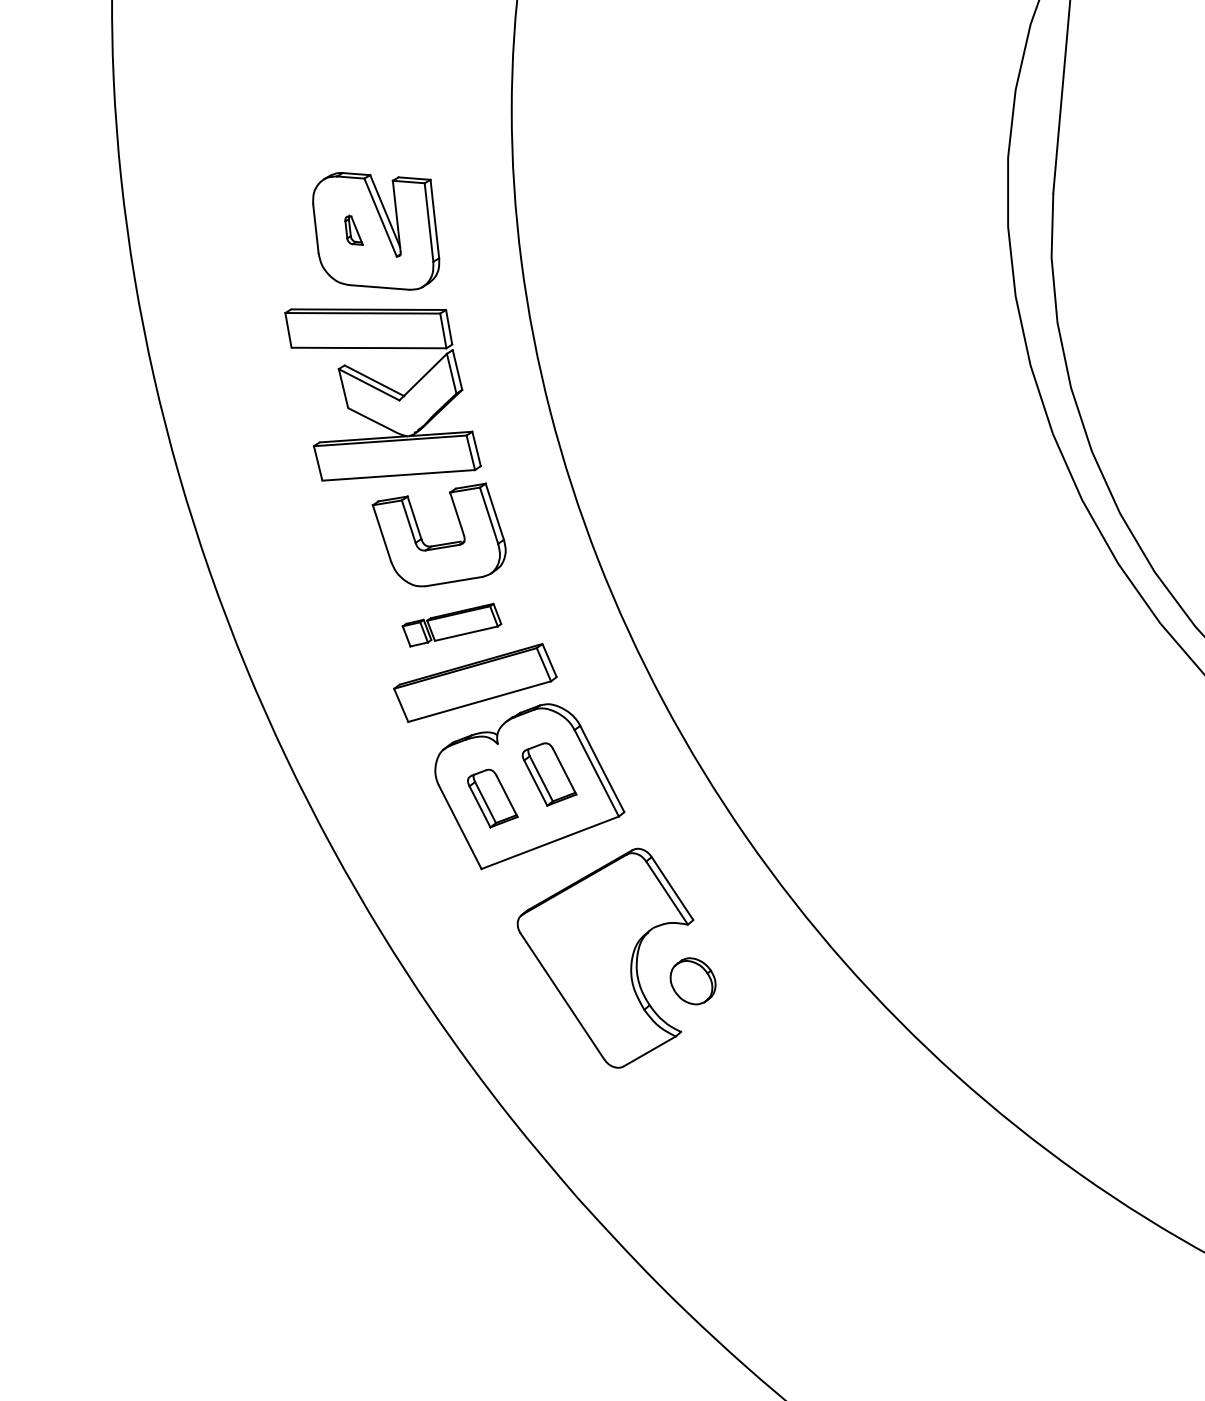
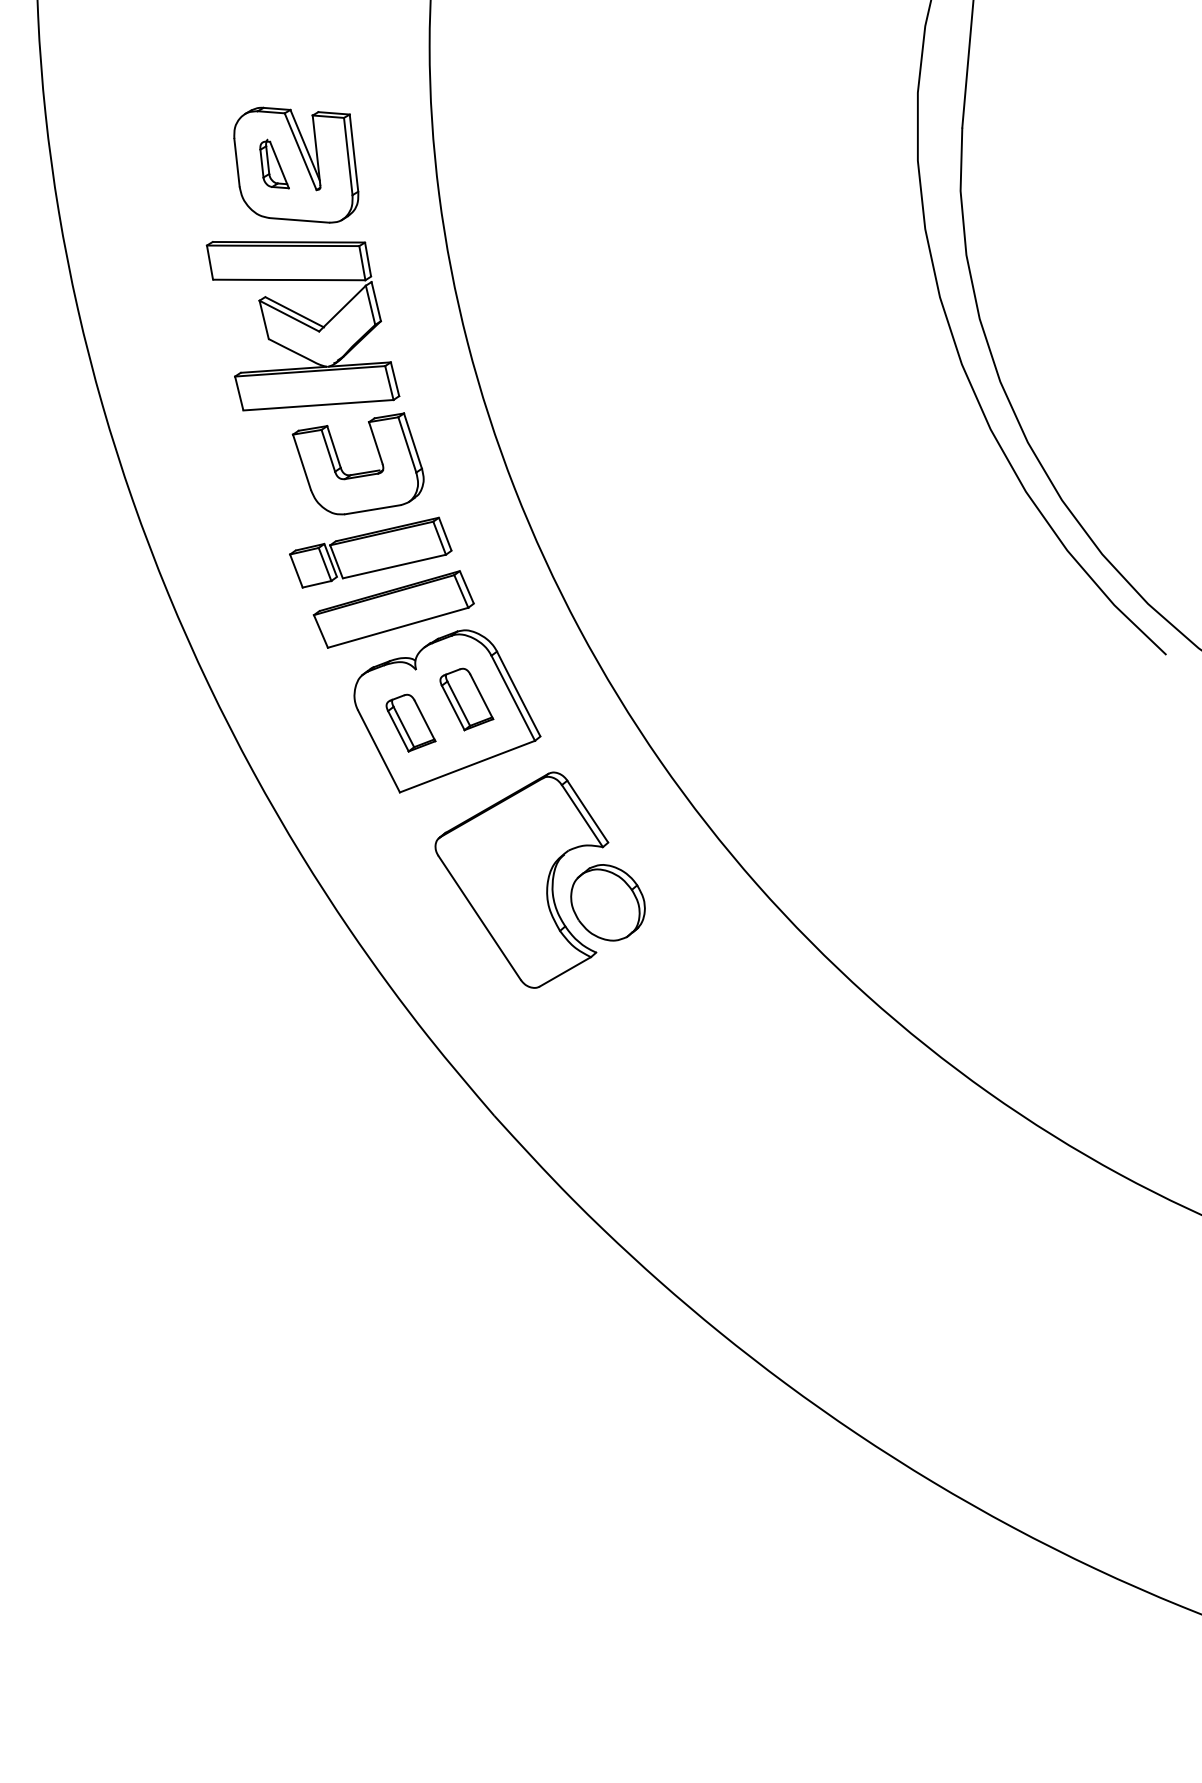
part: (354, 229) -> (274, 163), size x1.67
part: (451, 625) -> (370, 552), size x1.67
part: (692, 980) -> (607, 902), size x1.67

